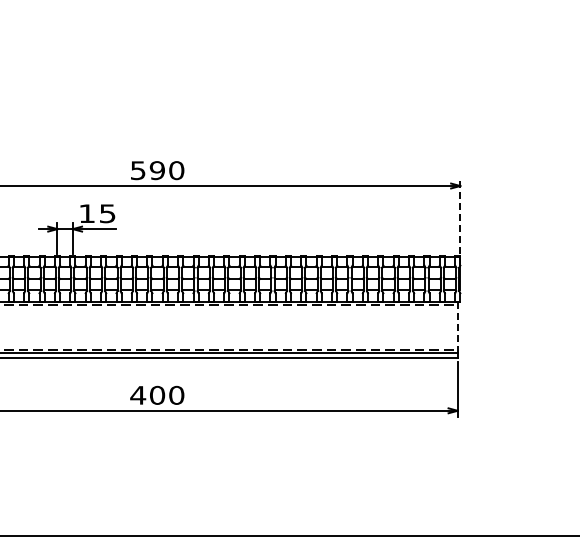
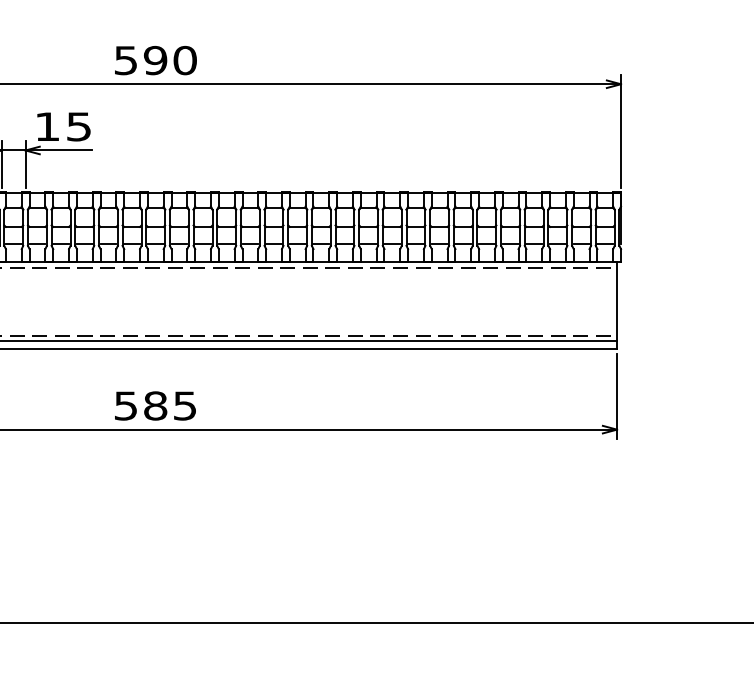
line: (460, 216) -> (621, 131), dashed -> solid
line: (457, 327) -> (616, 301), dashed -> solid
text: (157, 394) -> (155, 404), 400 -> 585

